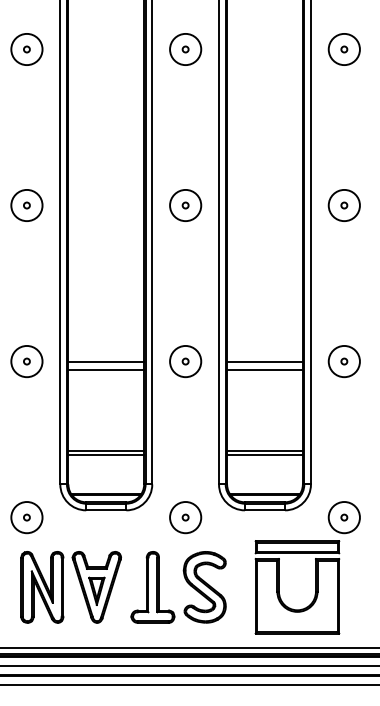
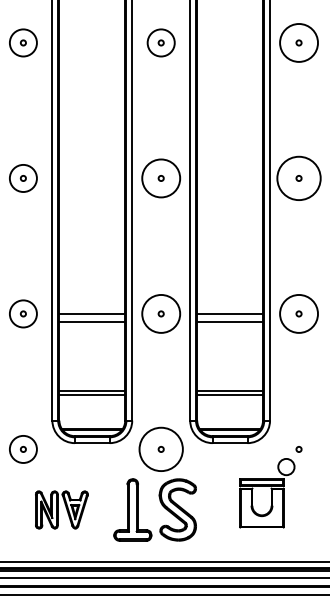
circle: (343, 48) -> (298, 42), size x1.4
circle: (184, 205) -> (160, 178), size x1.4
circle: (343, 205) -> (298, 178), size x1.6
circle: (184, 361) -> (160, 313), size x1.4
circle: (343, 361) -> (298, 313), size x1.4
circle: (184, 516) -> (160, 448), size x1.6
part: (308, 568) -> (267, 493), size x0.6
part: (70, 586) -> (61, 509), size x0.6

